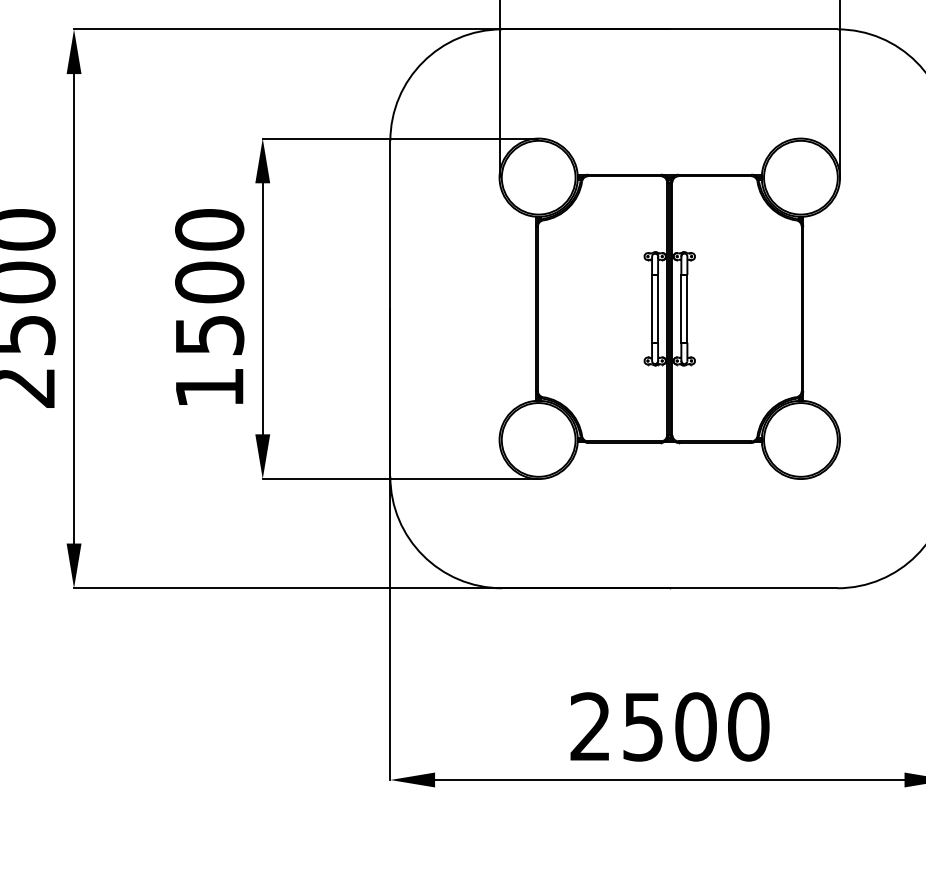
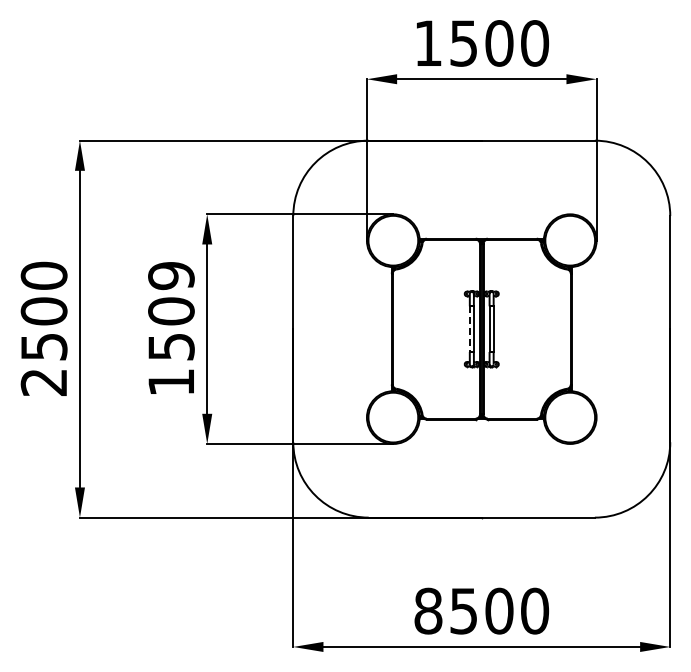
text: (209, 229) -> (171, 275), 1500 -> 1509
line: (651, 309) -> (469, 329), solid -> dashed
text: (590, 725) -> (428, 610), 2500 -> 8500

